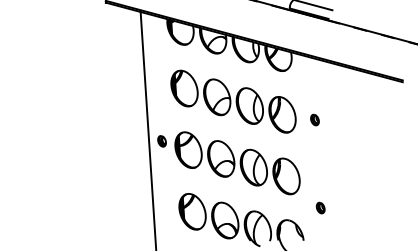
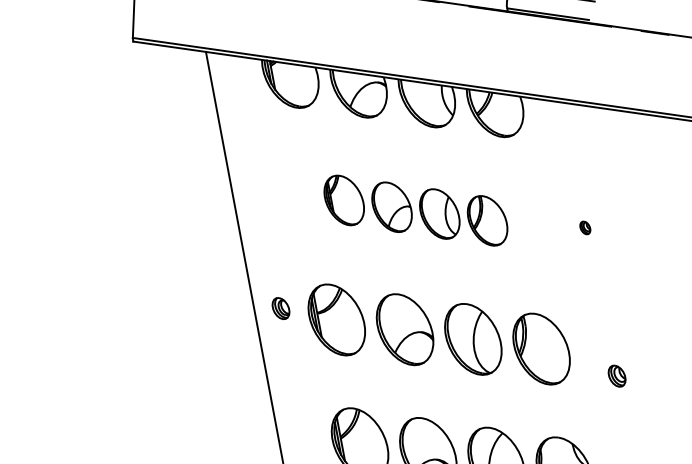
part: (233, 101) -> (415, 210), size x0.7
part: (314, 119) -> (584, 226), size x0.6
part: (320, 207) -> (616, 375), moved

